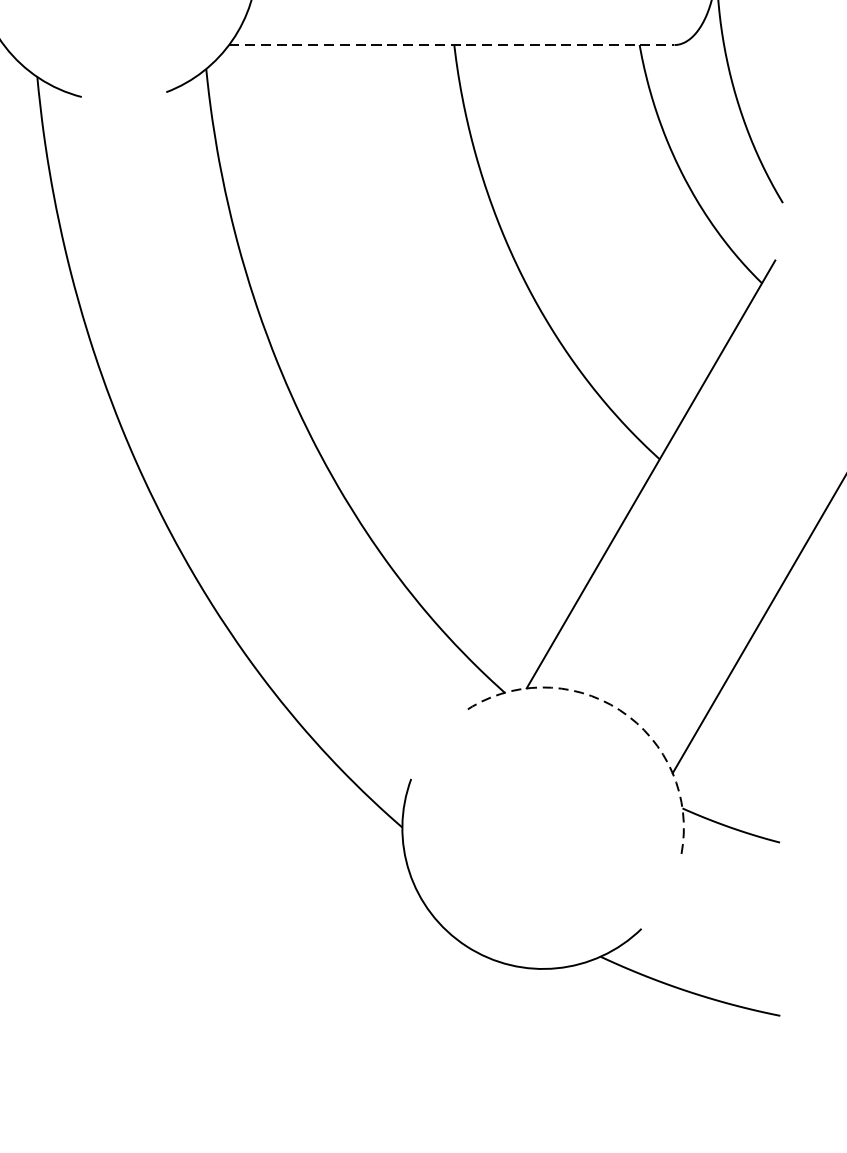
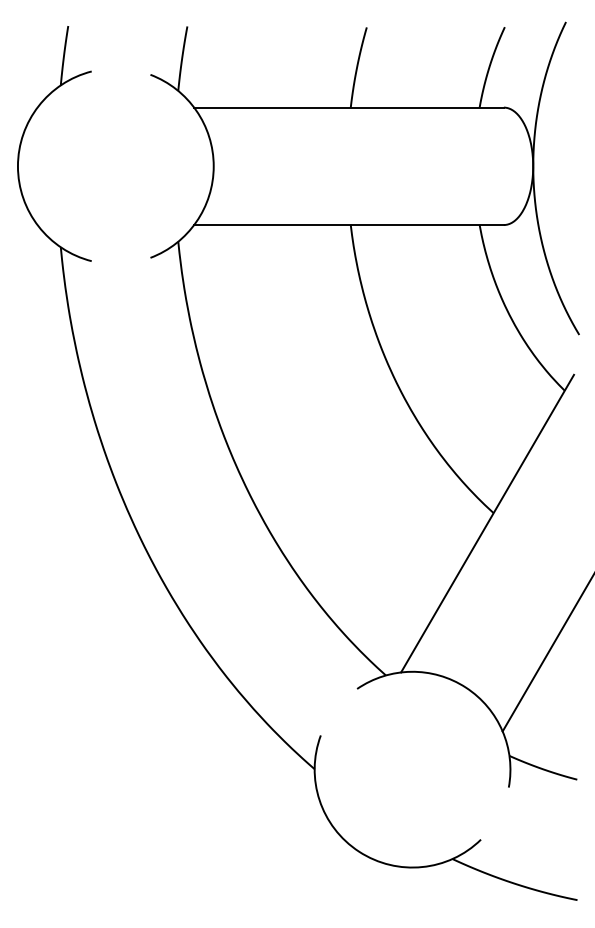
line: (452, 45) -> (349, 225), dashed -> solid
arc: (619, 710) -> (465, 687), dashed -> solid

